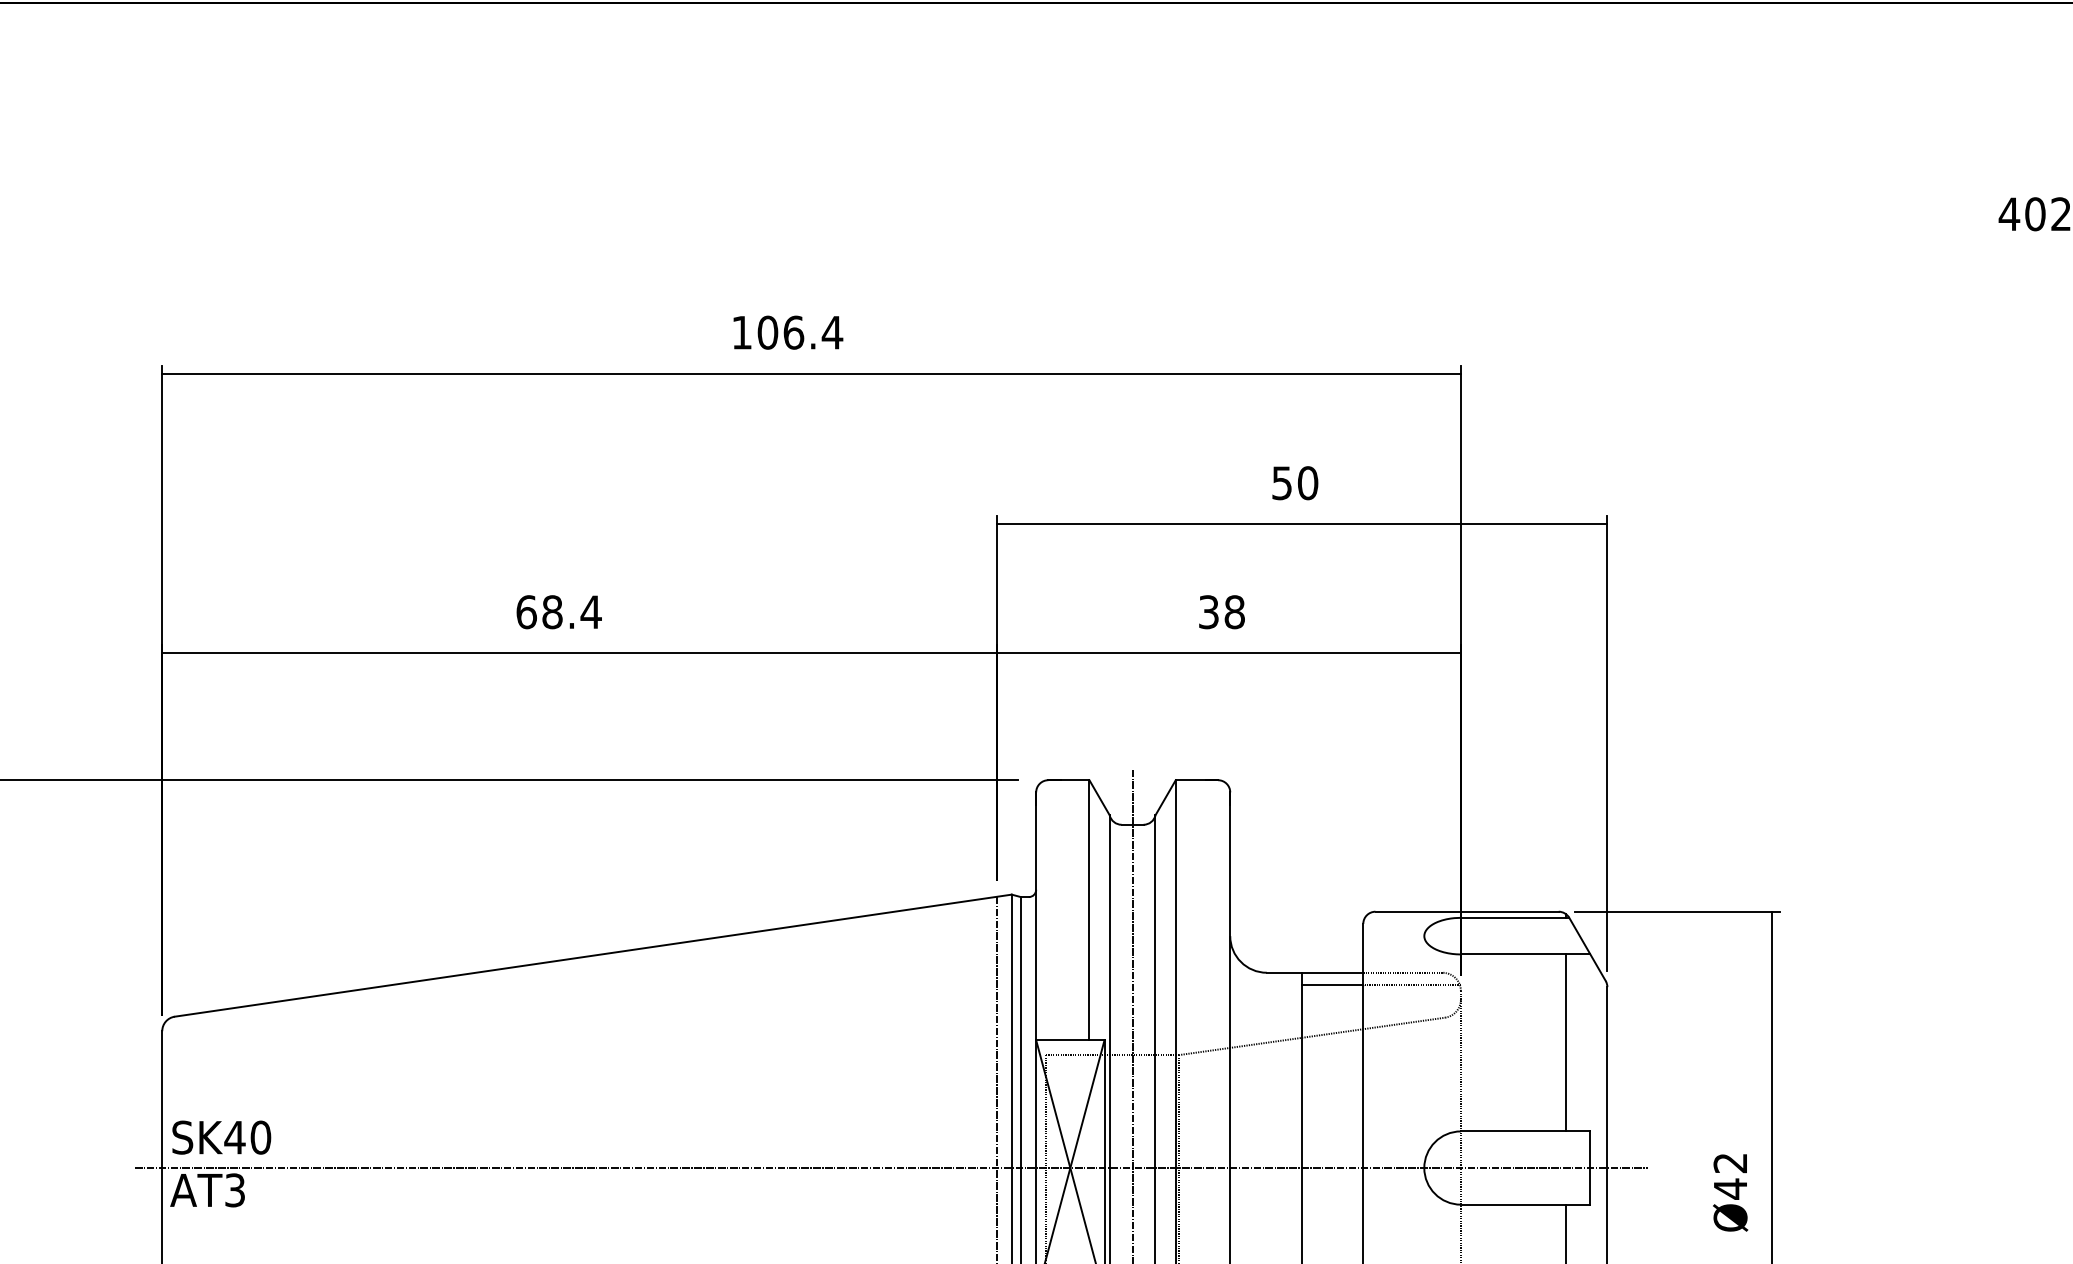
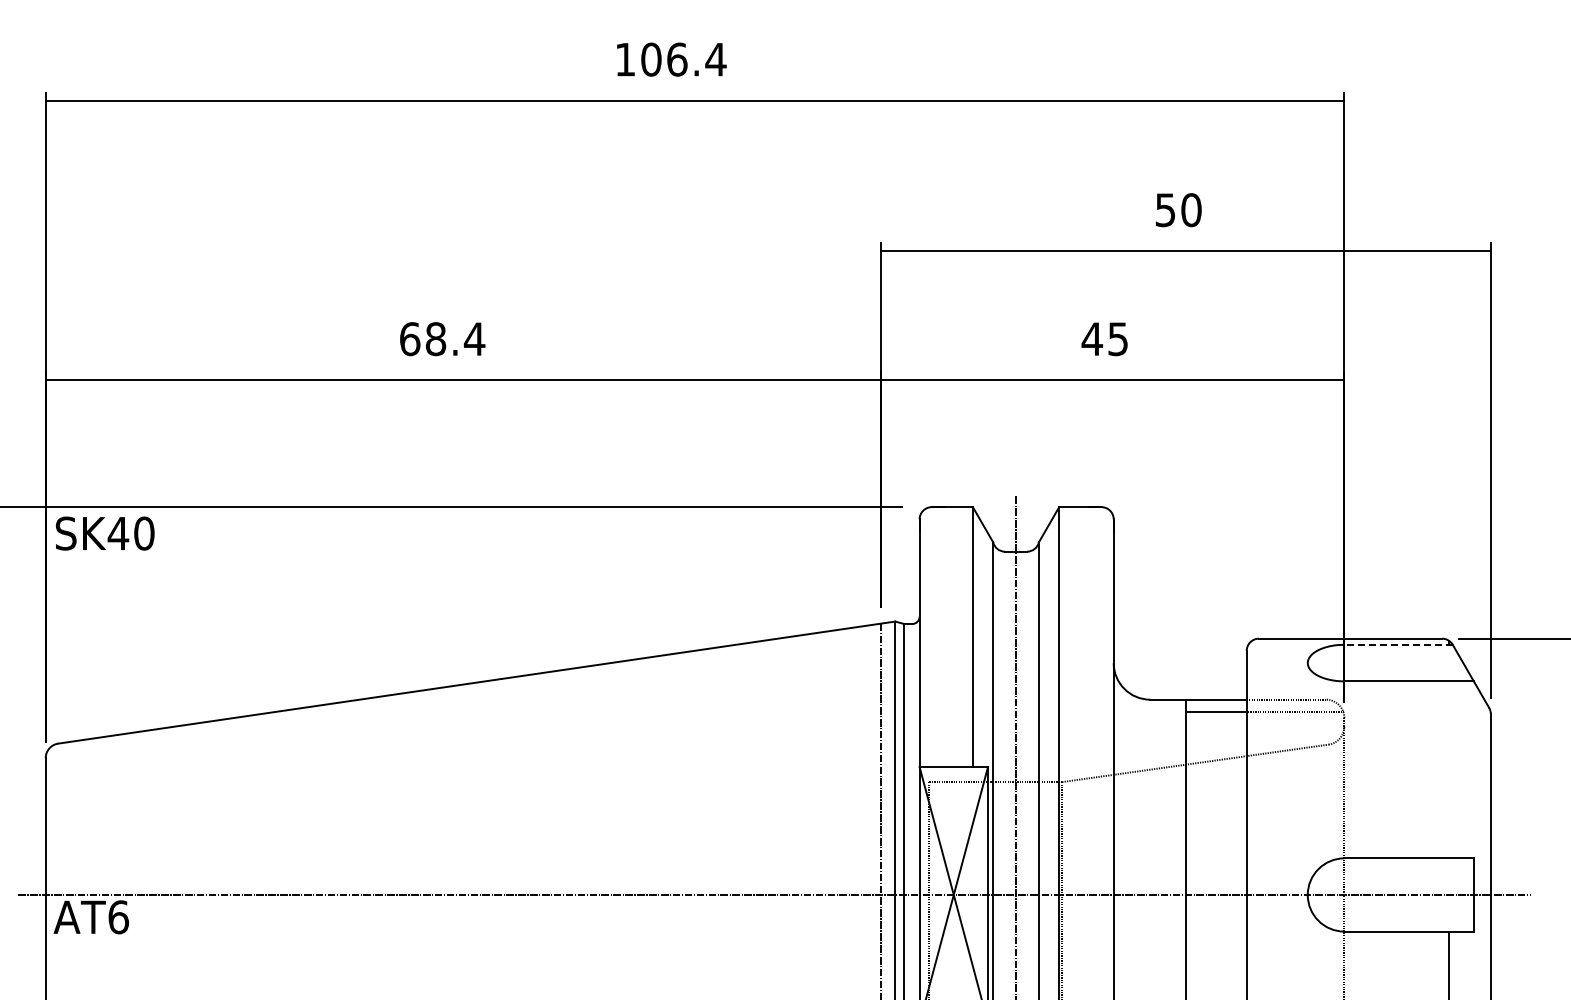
text: (1221, 612) -> (1104, 339), 38 -> 45
line: (1514, 917) -> (1397, 644), solid -> dashed
line: (1565, 1042) -> (1448, 769), removed
text: (221, 1137) -> (104, 533), moved
text: (235, 1190) -> (118, 917), AT3 -> AT6

